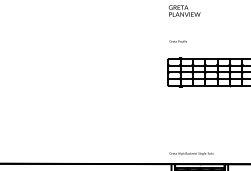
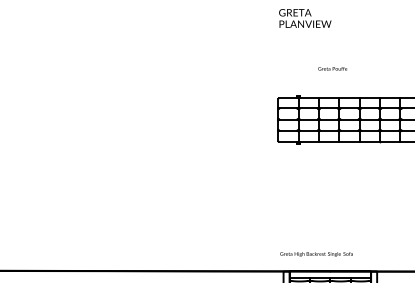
text: (177, 41) -> (331, 68), moved

